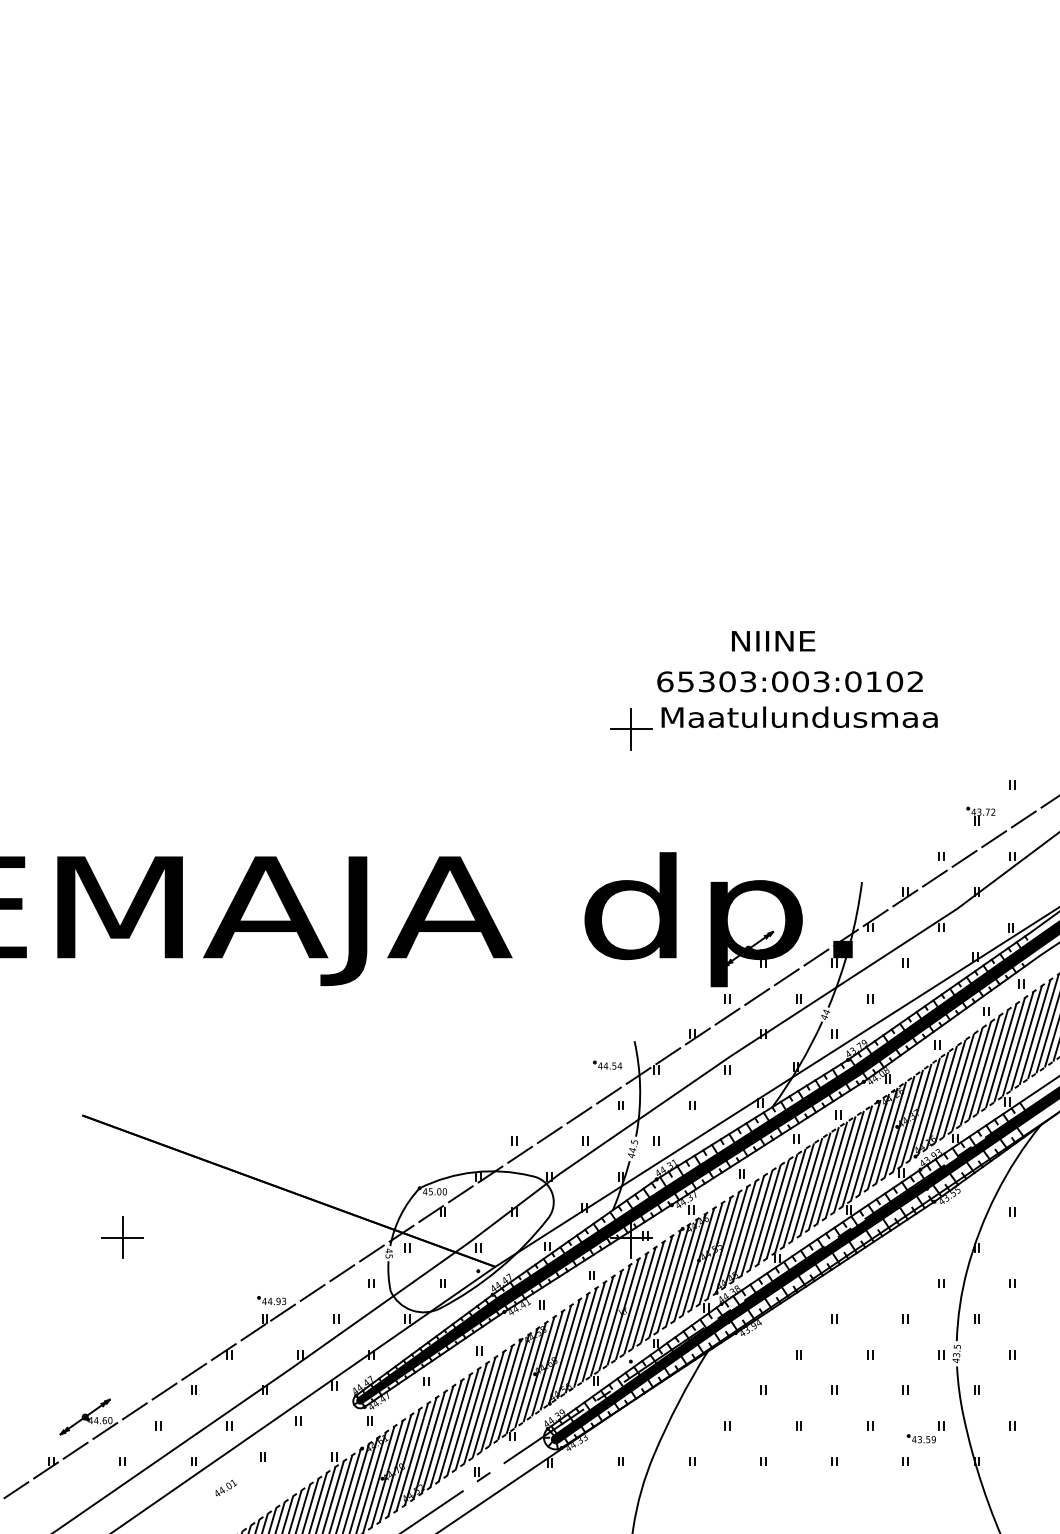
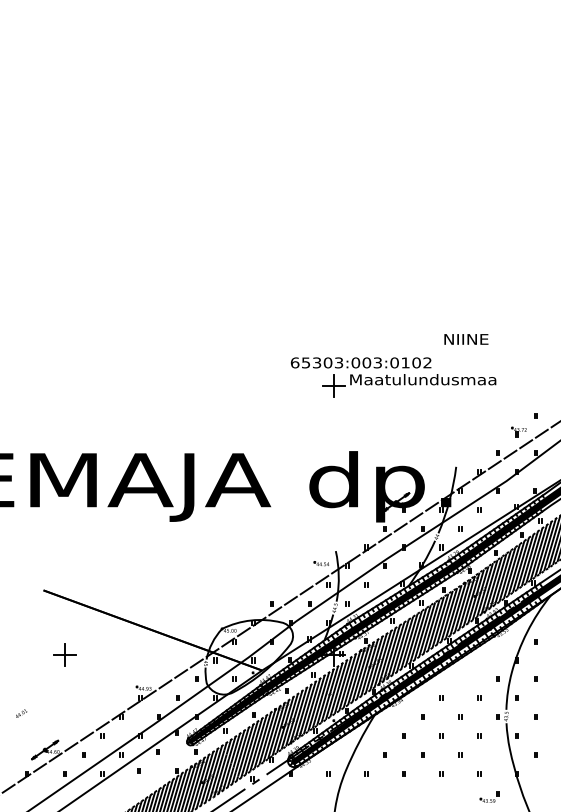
text: (773, 641) -> (466, 339), moved
text: (790, 681) -> (361, 362), moved
part: (924, 1431) -> (489, 796), moved
text: (225, 1487) -> (21, 713), moved

